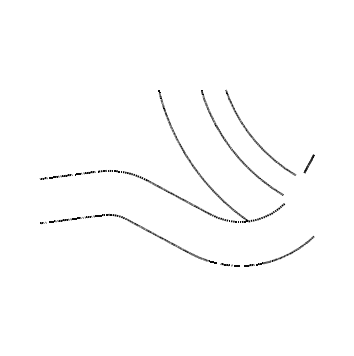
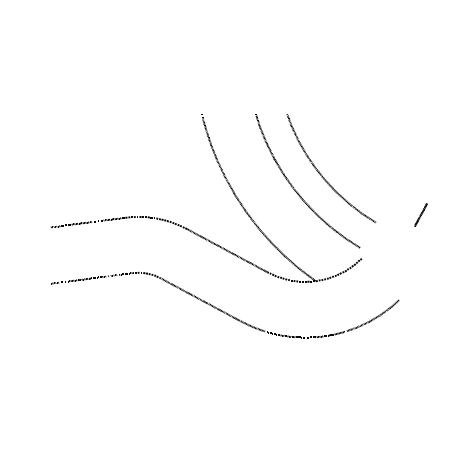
line: (308, 163) -> (420, 214), moved

